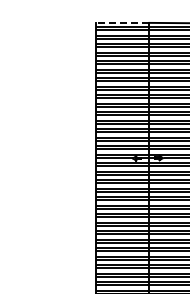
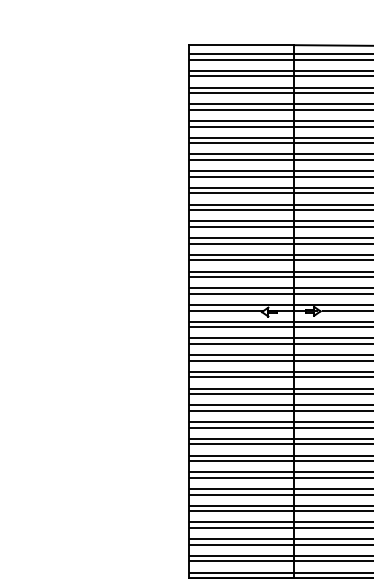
line: (122, 22) -> (241, 44), dashed -> solid

